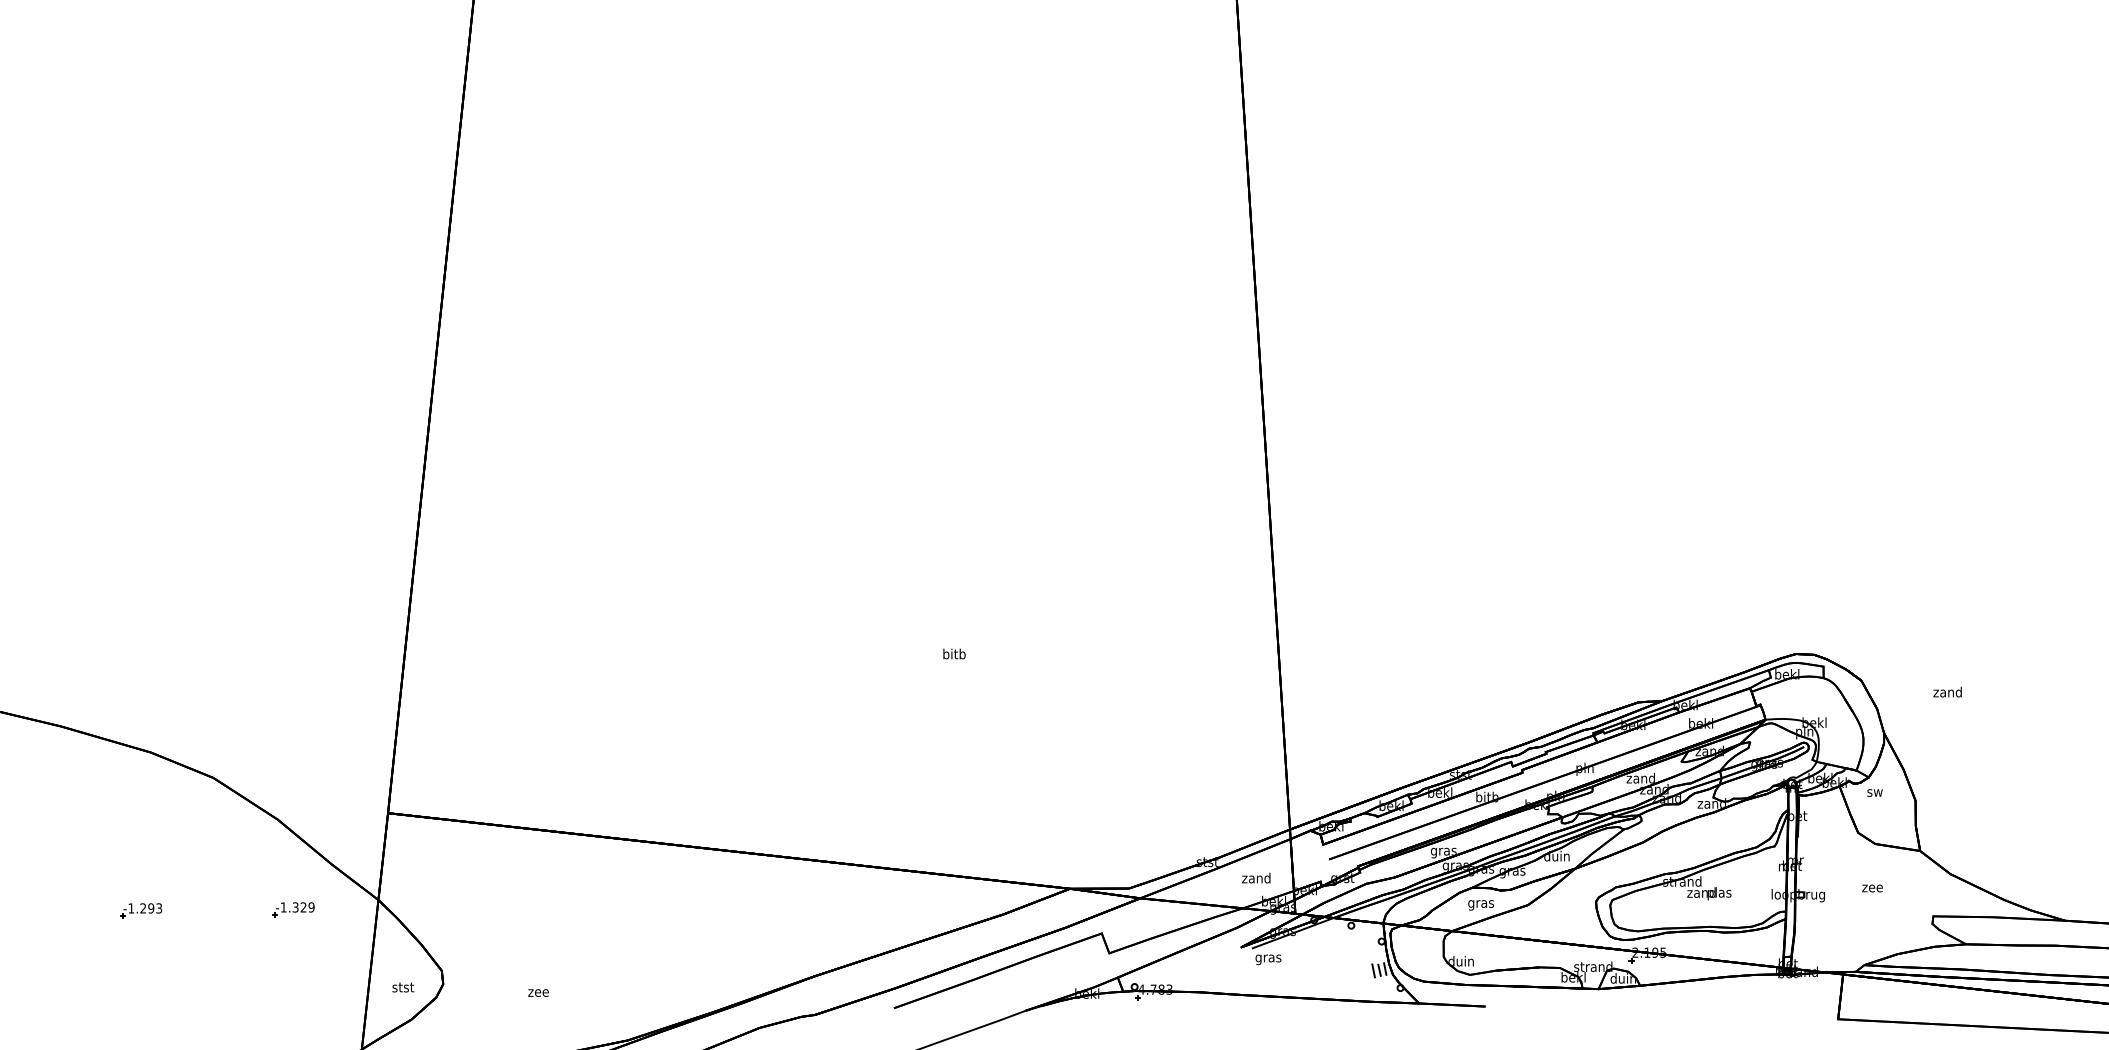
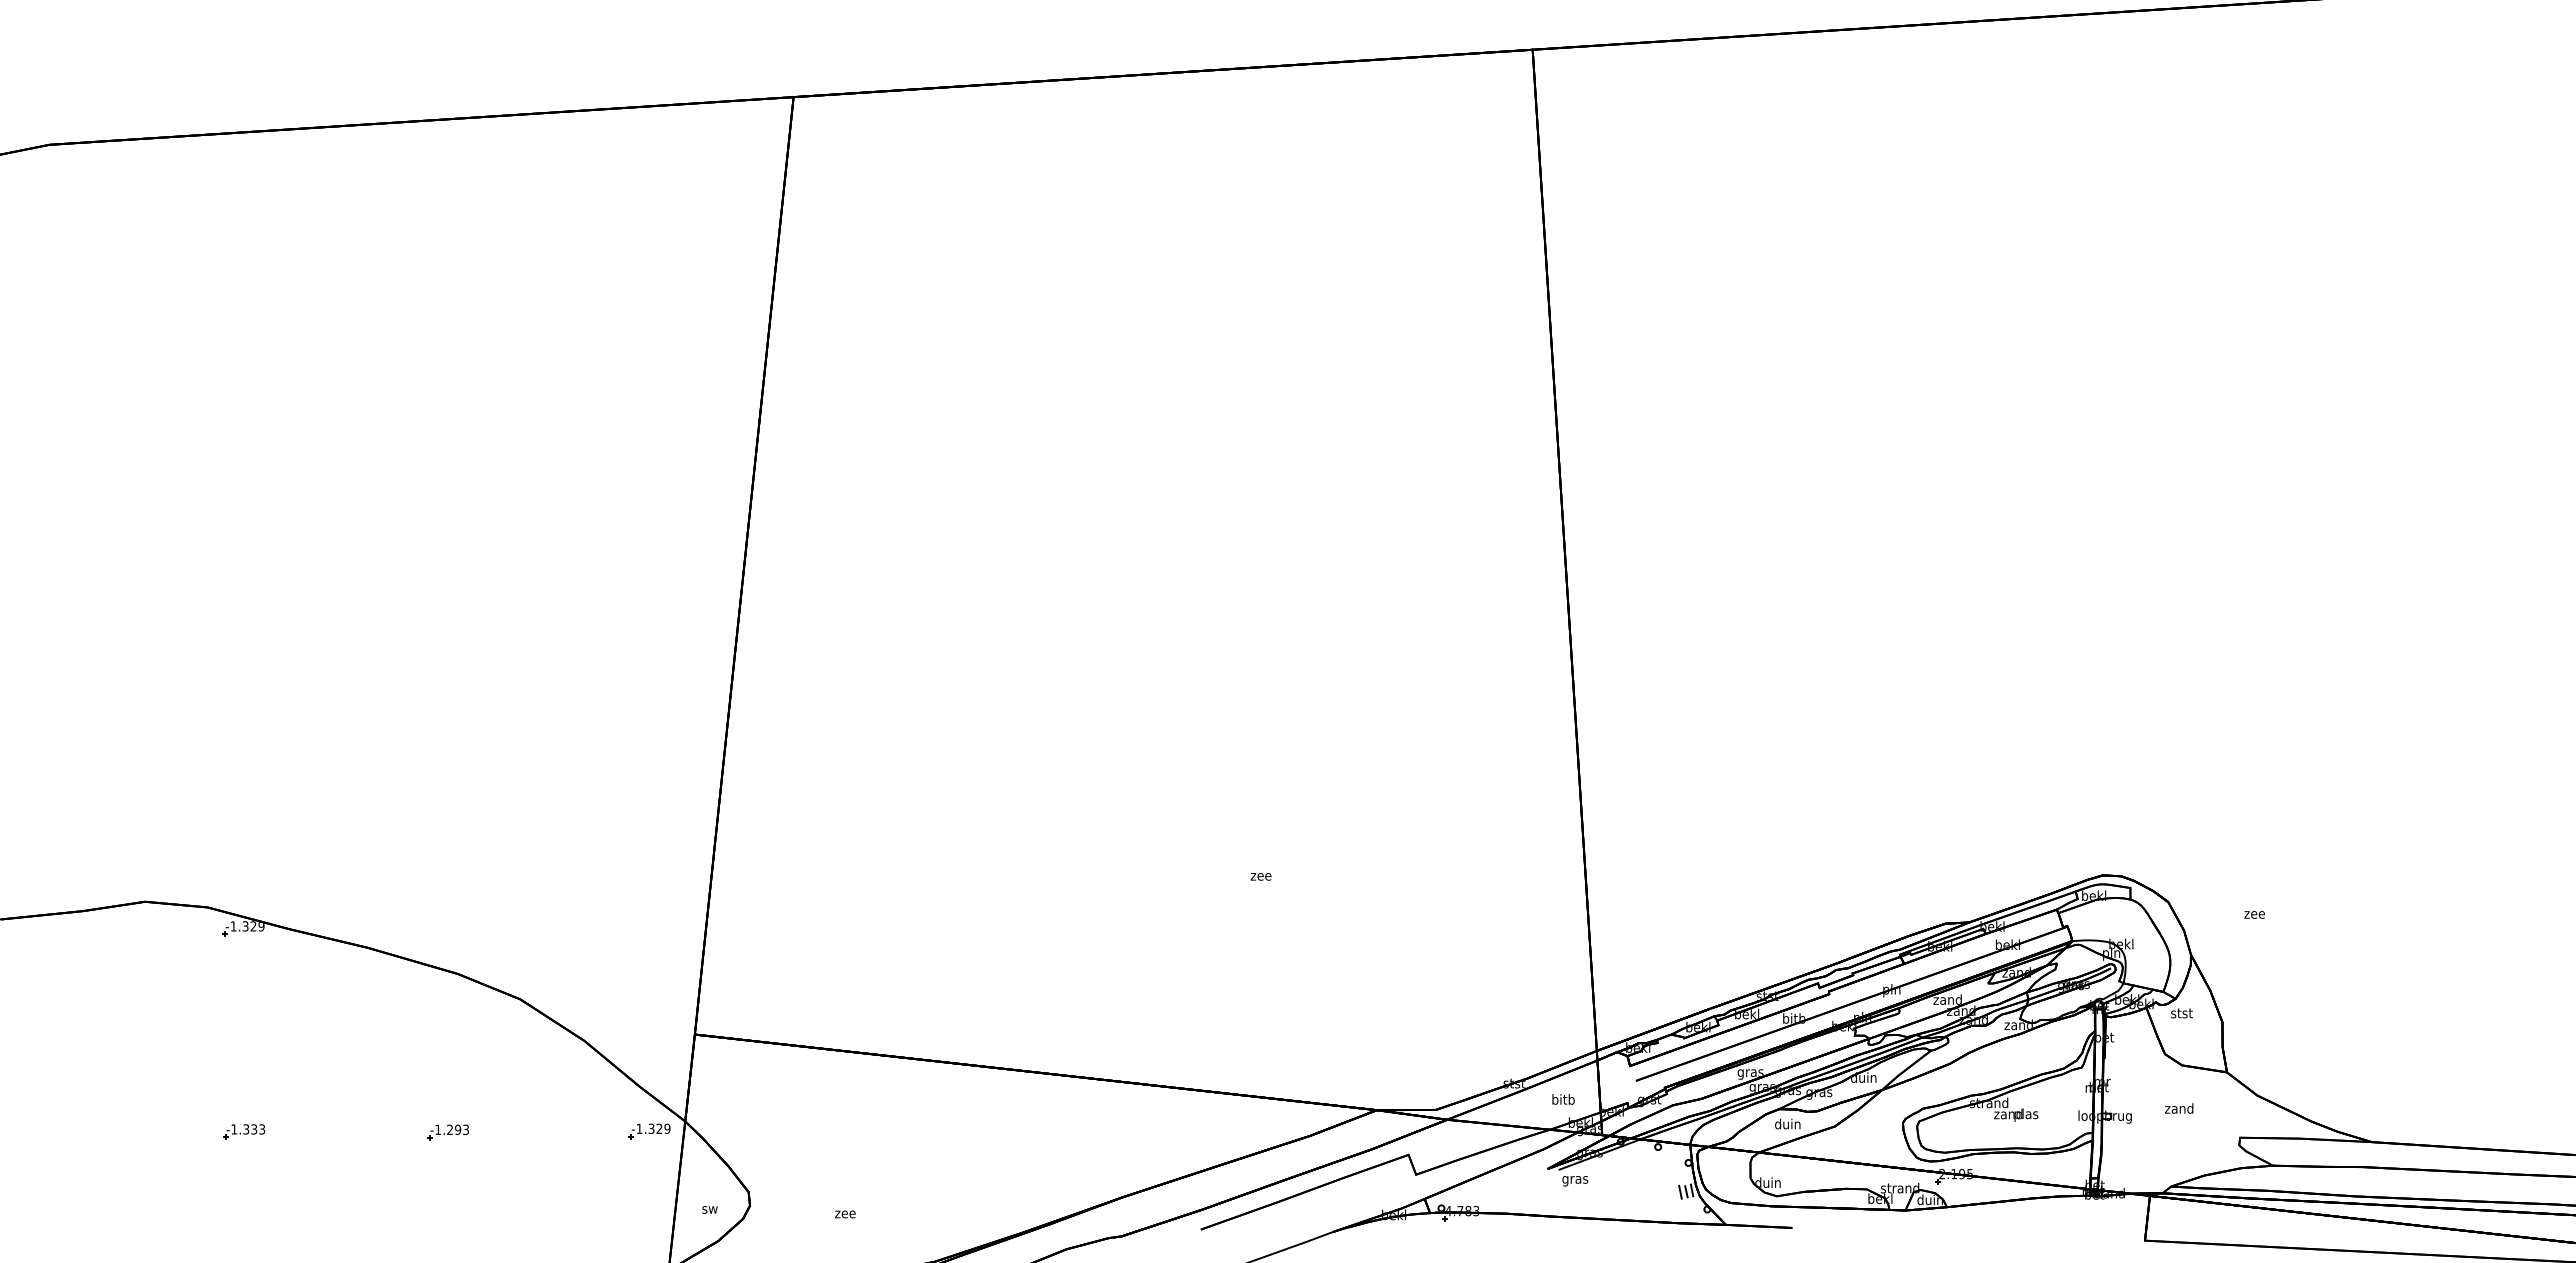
text: (954, 654) -> (1261, 875), bitb -> zee
text: (1947, 692) -> (2254, 913), zand -> zee
text: (1874, 792) -> (2181, 1013), sw -> stst
text: (1256, 878) -> (1563, 1099), zand -> bitb
text: (1872, 887) -> (2179, 1108), zee -> zand
text: (1480, 904) -> (1787, 1125), gras -> duin
part: (293, 910) -> (649, 1131), moved
text: (403, 987) -> (710, 1208), stst -> sw

